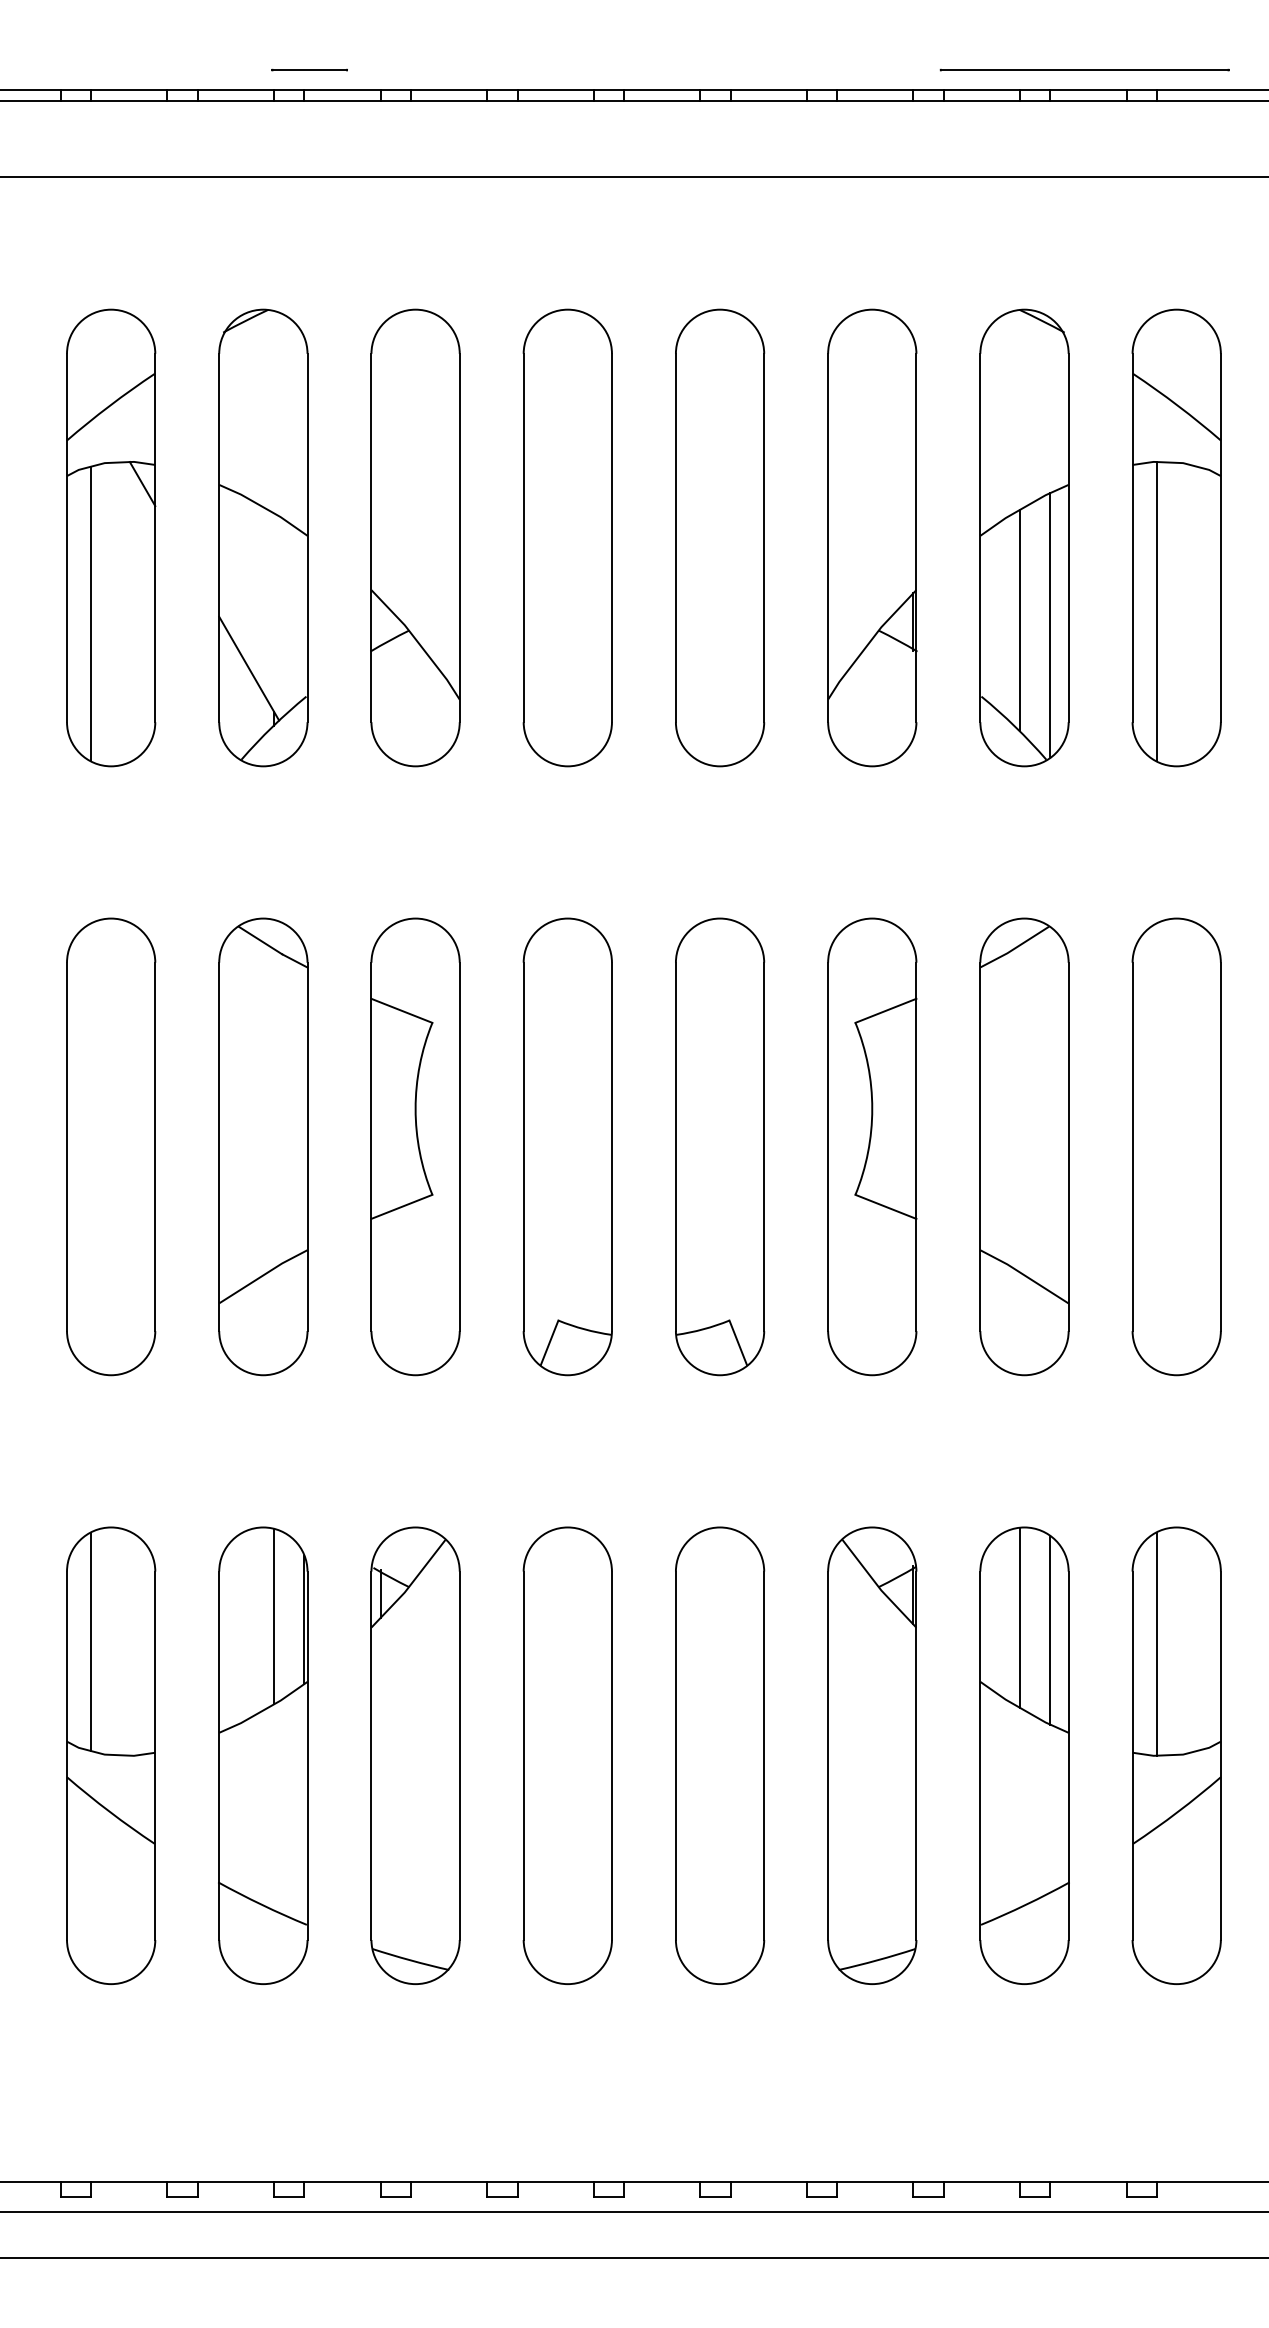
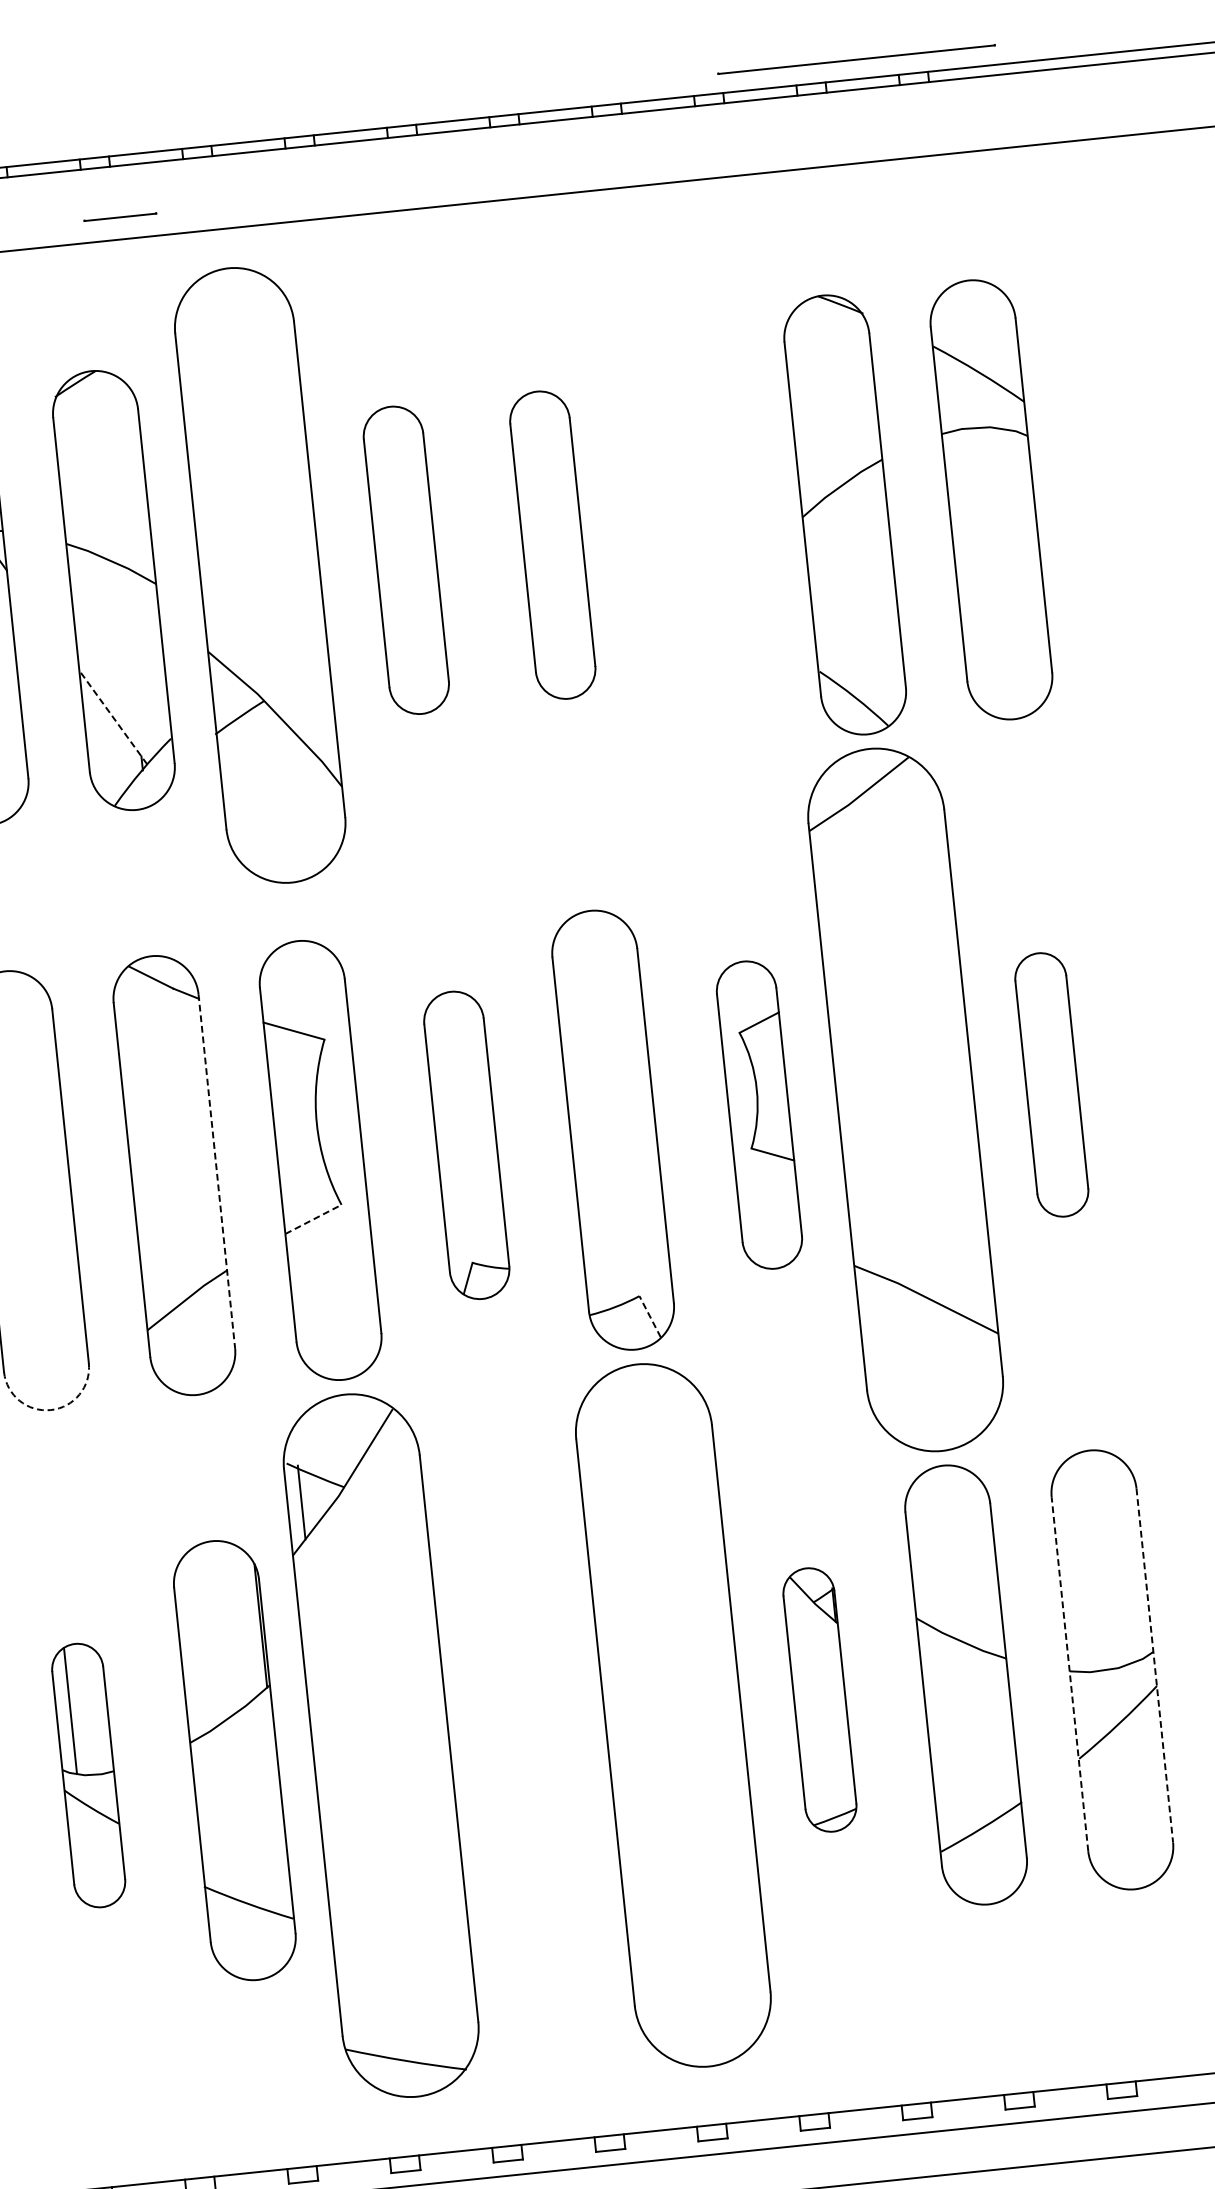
part: (309, 69) -> (120, 216), moved
part: (415, 537) -> (260, 574), size x1.4
part: (567, 537) -> (406, 559), size x0.7
part: (720, 537) -> (553, 544), size x0.7
part: (872, 537) -> (699, 529), removed
line: (1156, 611) -> (979, 572), removed
line: (1019, 620) -> (848, 594), removed
line: (1050, 625) -> (878, 596), removed
line: (249, 668) -> (113, 717), solid -> dashed
part: (567, 1146) -> (466, 1144), size x0.7
part: (872, 1146) -> (759, 1114), size x0.7
part: (1024, 1146) -> (905, 1099), size x1.6
part: (1176, 1146) -> (1051, 1084), size x0.6
line: (307, 1147) -> (216, 1171), solid -> dashed
line: (401, 1206) -> (313, 1219), solid -> dashed
line: (738, 1342) -> (650, 1316), solid -> dashed
arc: (111, 1375) -> (51, 1410), solid -> dashed
line: (274, 1616) -> (231, 1625), removed
line: (1019, 1617) -> (947, 1552), removed
line: (1050, 1630) -> (978, 1562), removed
line: (1156, 1643) -> (1081, 1564), removed
part: (111, 1755) -> (88, 1775), size x0.6
part: (415, 1755) -> (380, 1745), size x1.6
part: (567, 1755) -> (527, 1730), removed
part: (720, 1755) -> (674, 1714), size x1.6
part: (872, 1755) -> (820, 1699), size x0.6
line: (1132, 1755) -> (1069, 1674), solid -> dashed
line: (1220, 1756) -> (1154, 1666), solid -> dashed

